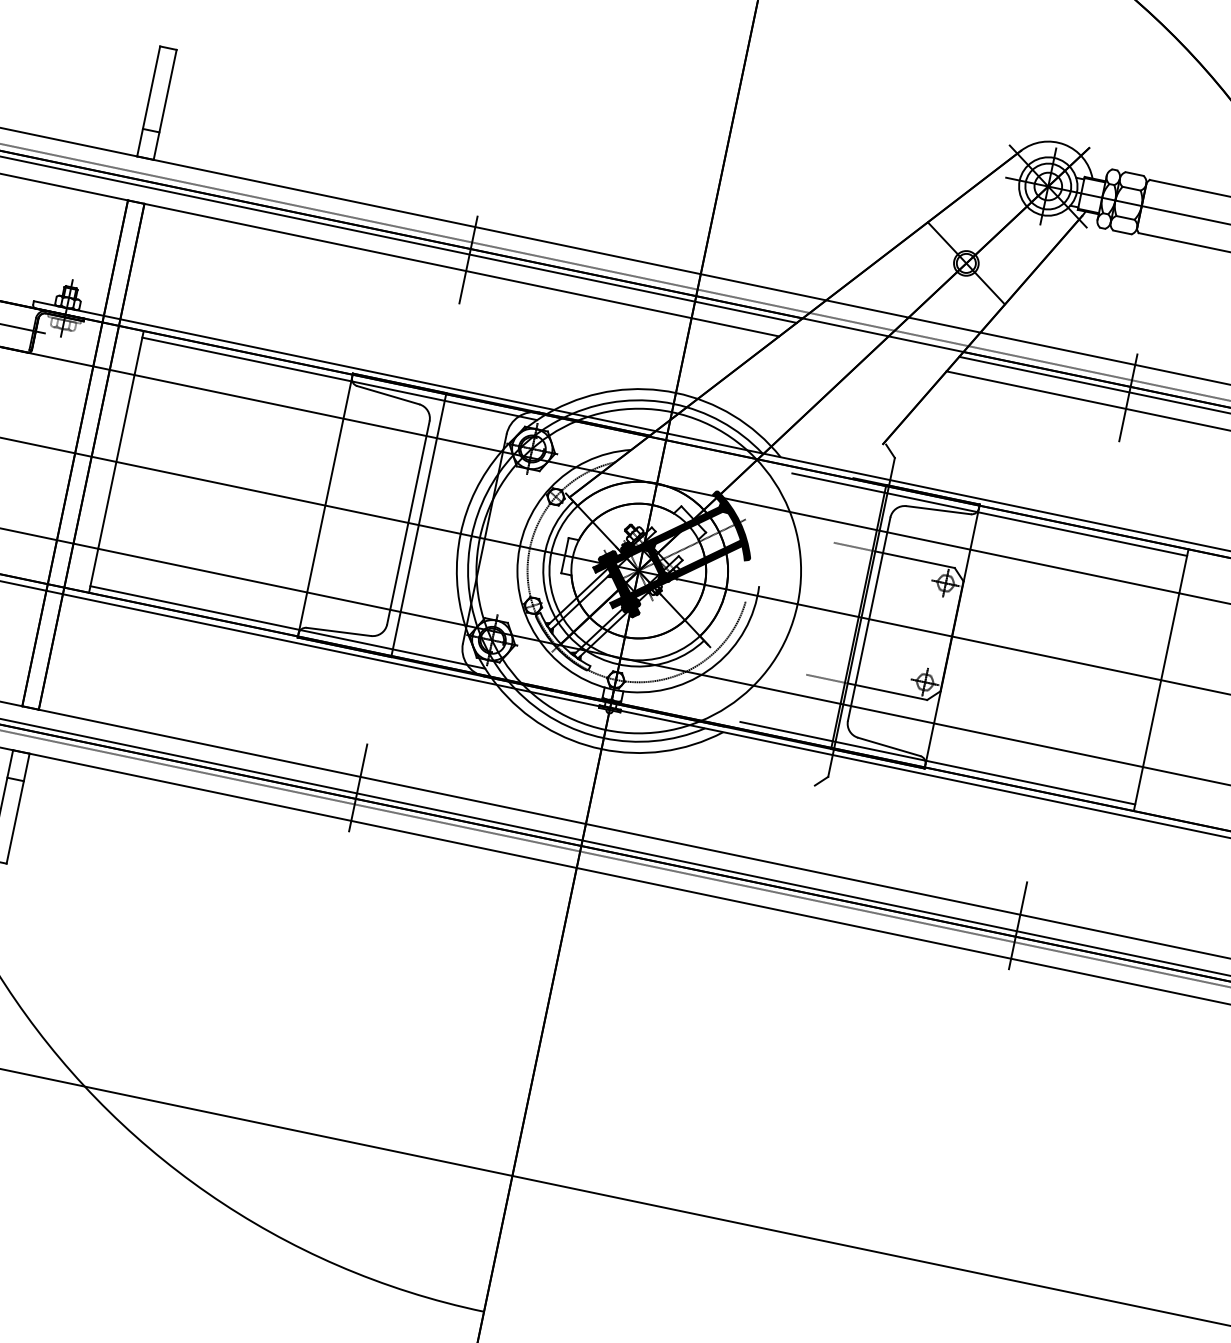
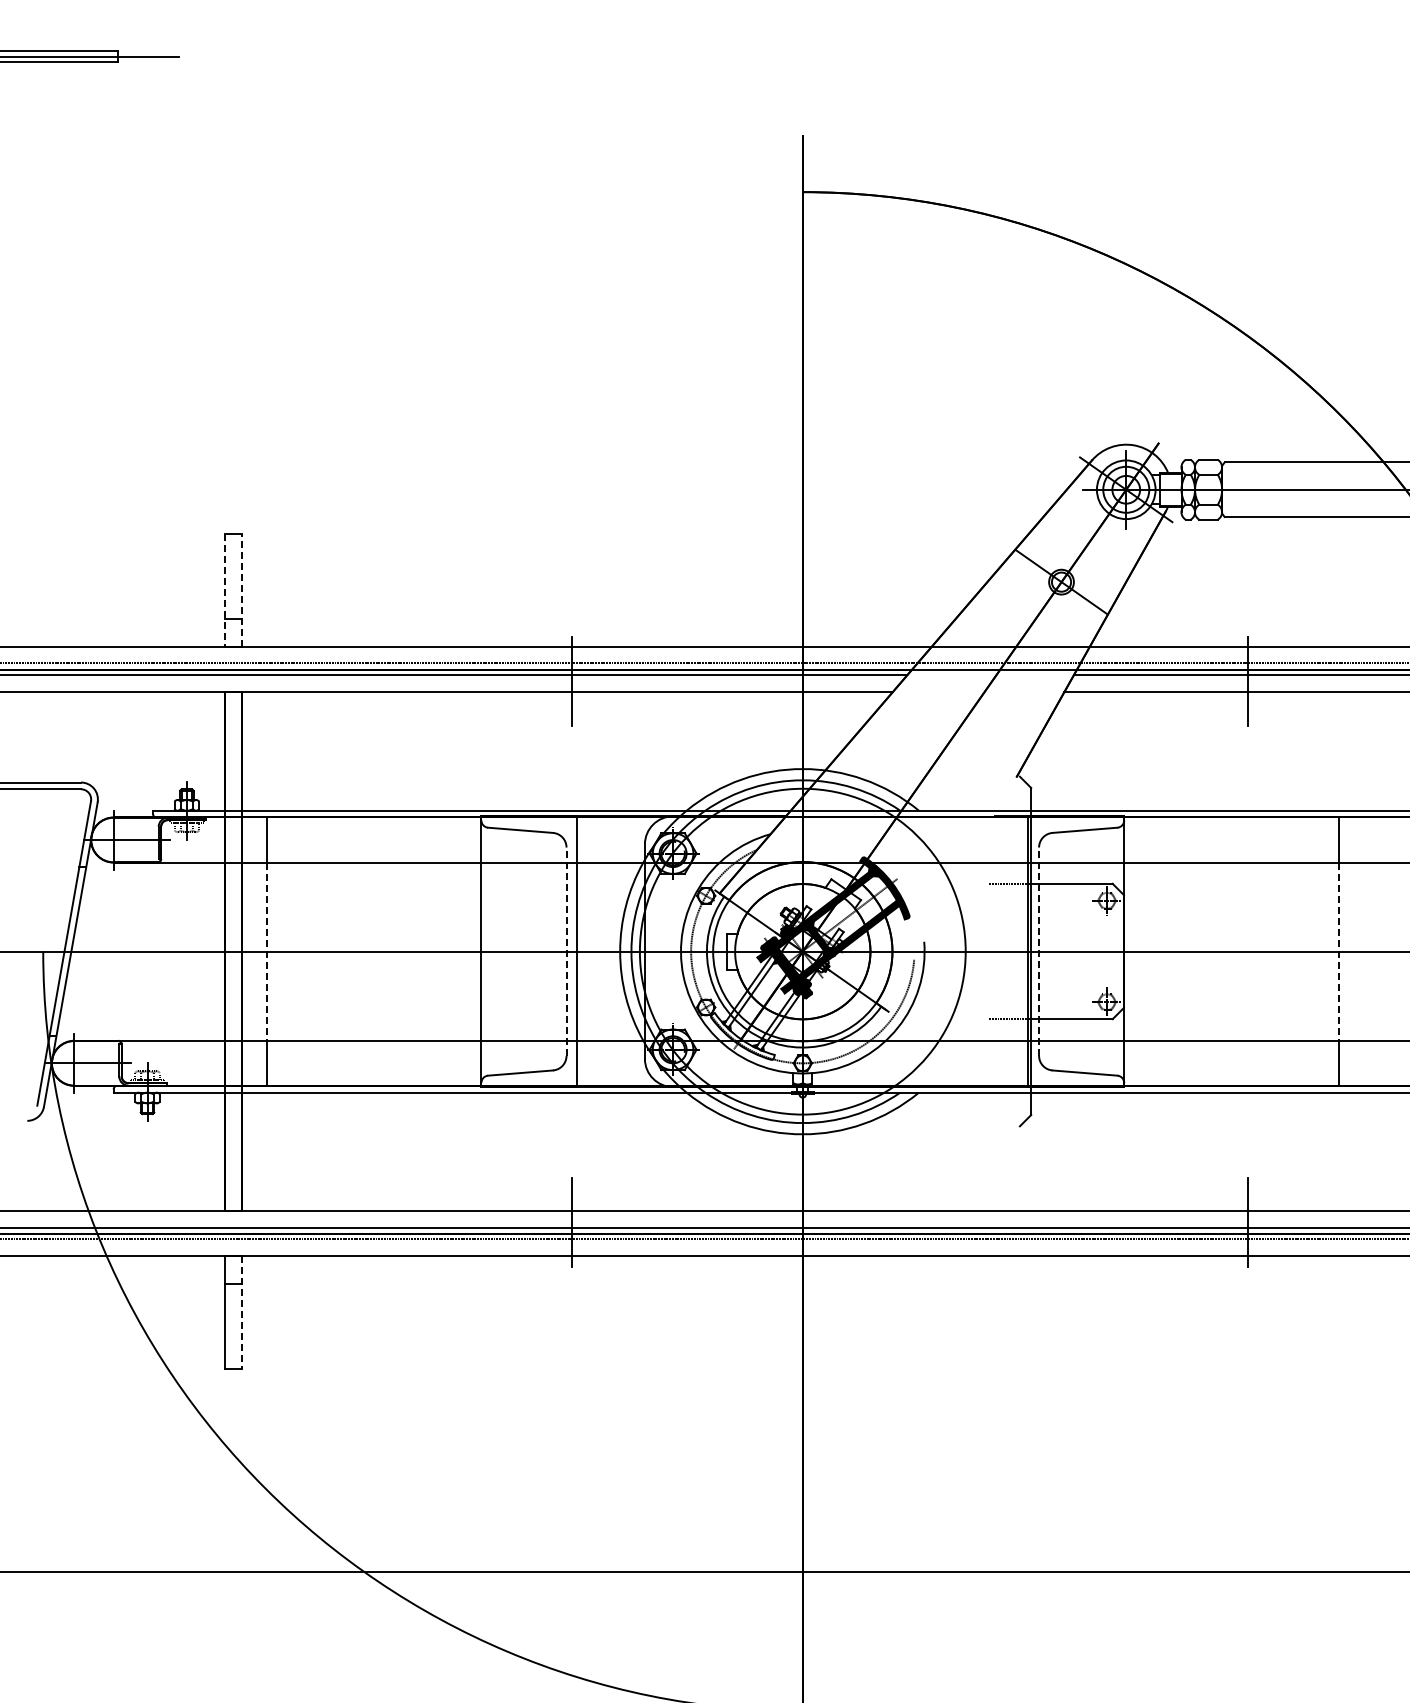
line: (148, 102) -> (224, 591), solid -> dashed
line: (165, 104) -> (241, 590), solid -> dashed
line: (339, 379) -> (469, 824), removed
line: (116, 462) -> (267, 952), solid -> dashed
line: (989, 514) -> (1135, 824), removed
line: (408, 522) -> (566, 951), solid -> dashed
line: (869, 619) -> (1039, 951), solid -> dashed
line: (287, 627) -> (469, 1079), removed
line: (1161, 680) -> (1338, 952), solid -> dashed
line: (937, 763) -> (1135, 1079), removed
line: (17, 809) -> (241, 1313), solid -> dashed

